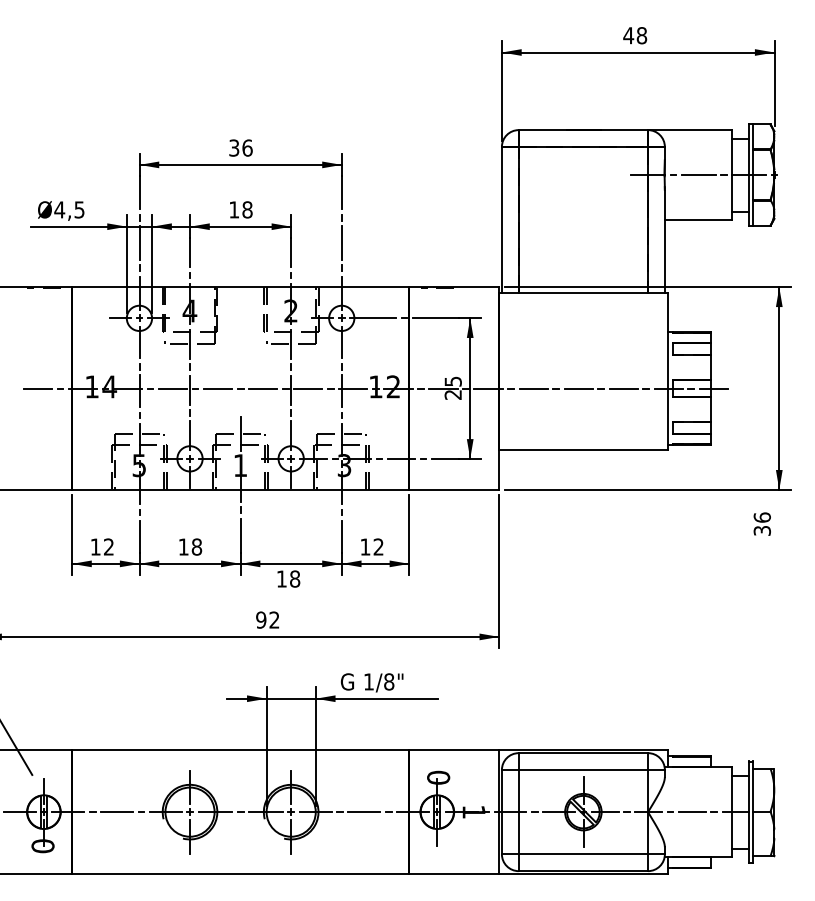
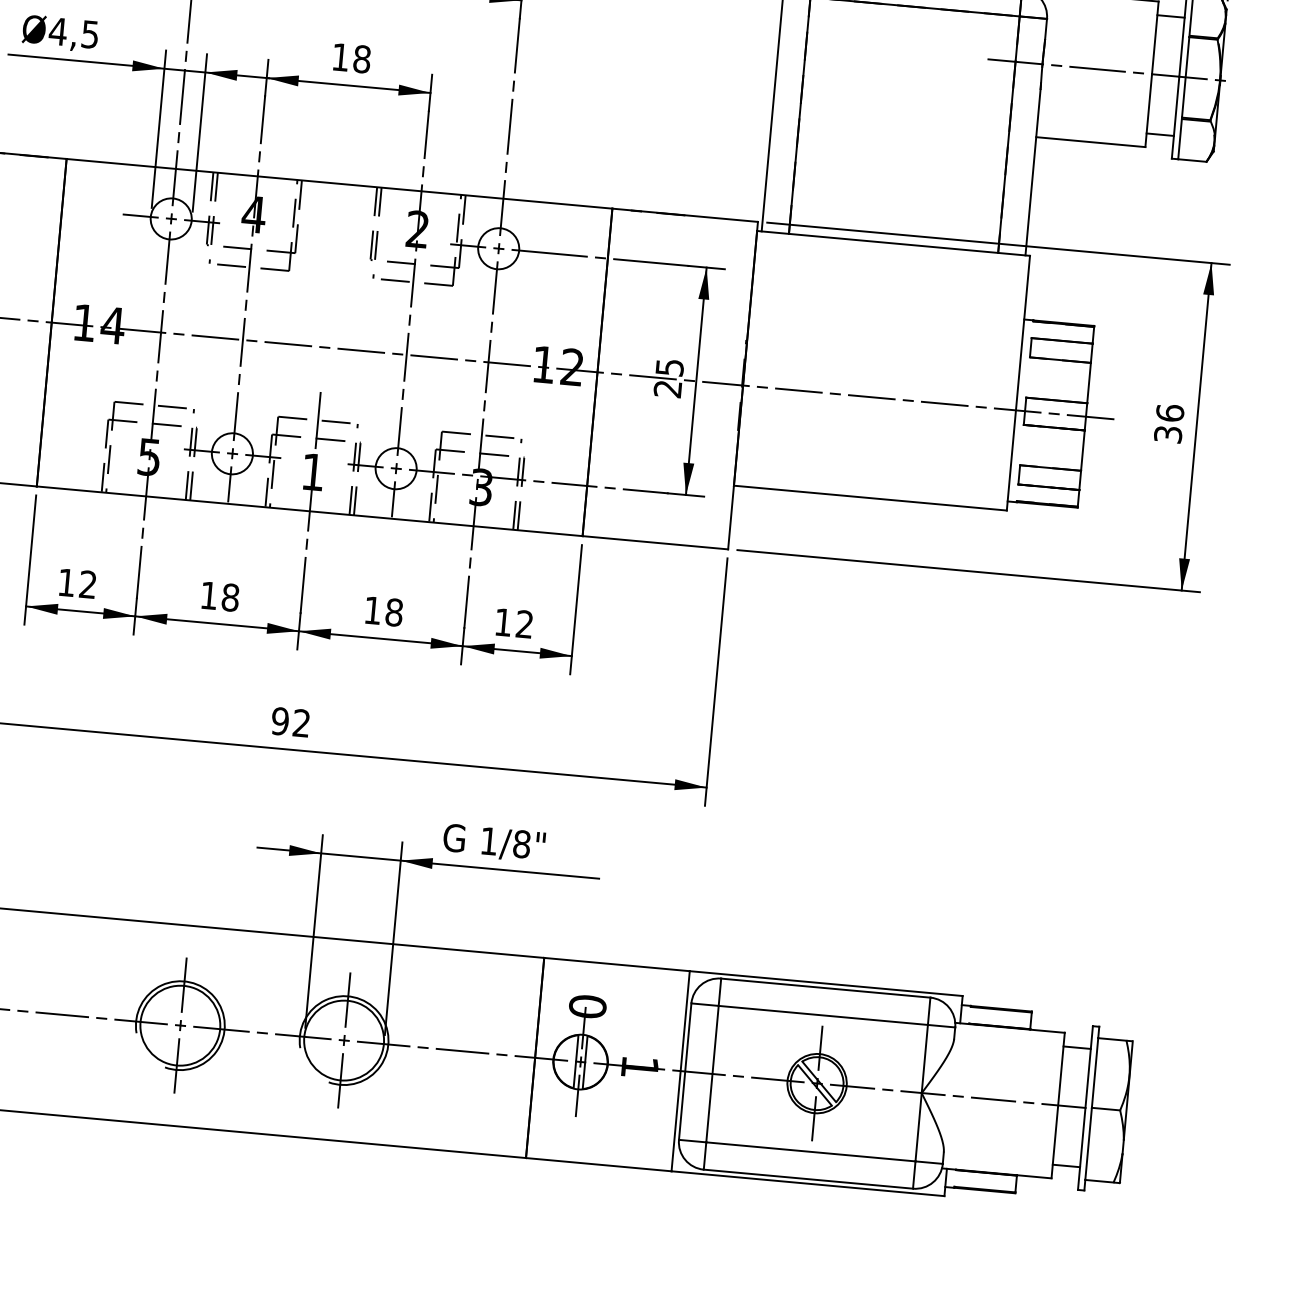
text: (761, 523) -> (1167, 422), moved
text: (288, 578) -> (383, 610), moved
text: (267, 619) -> (290, 721), moved

